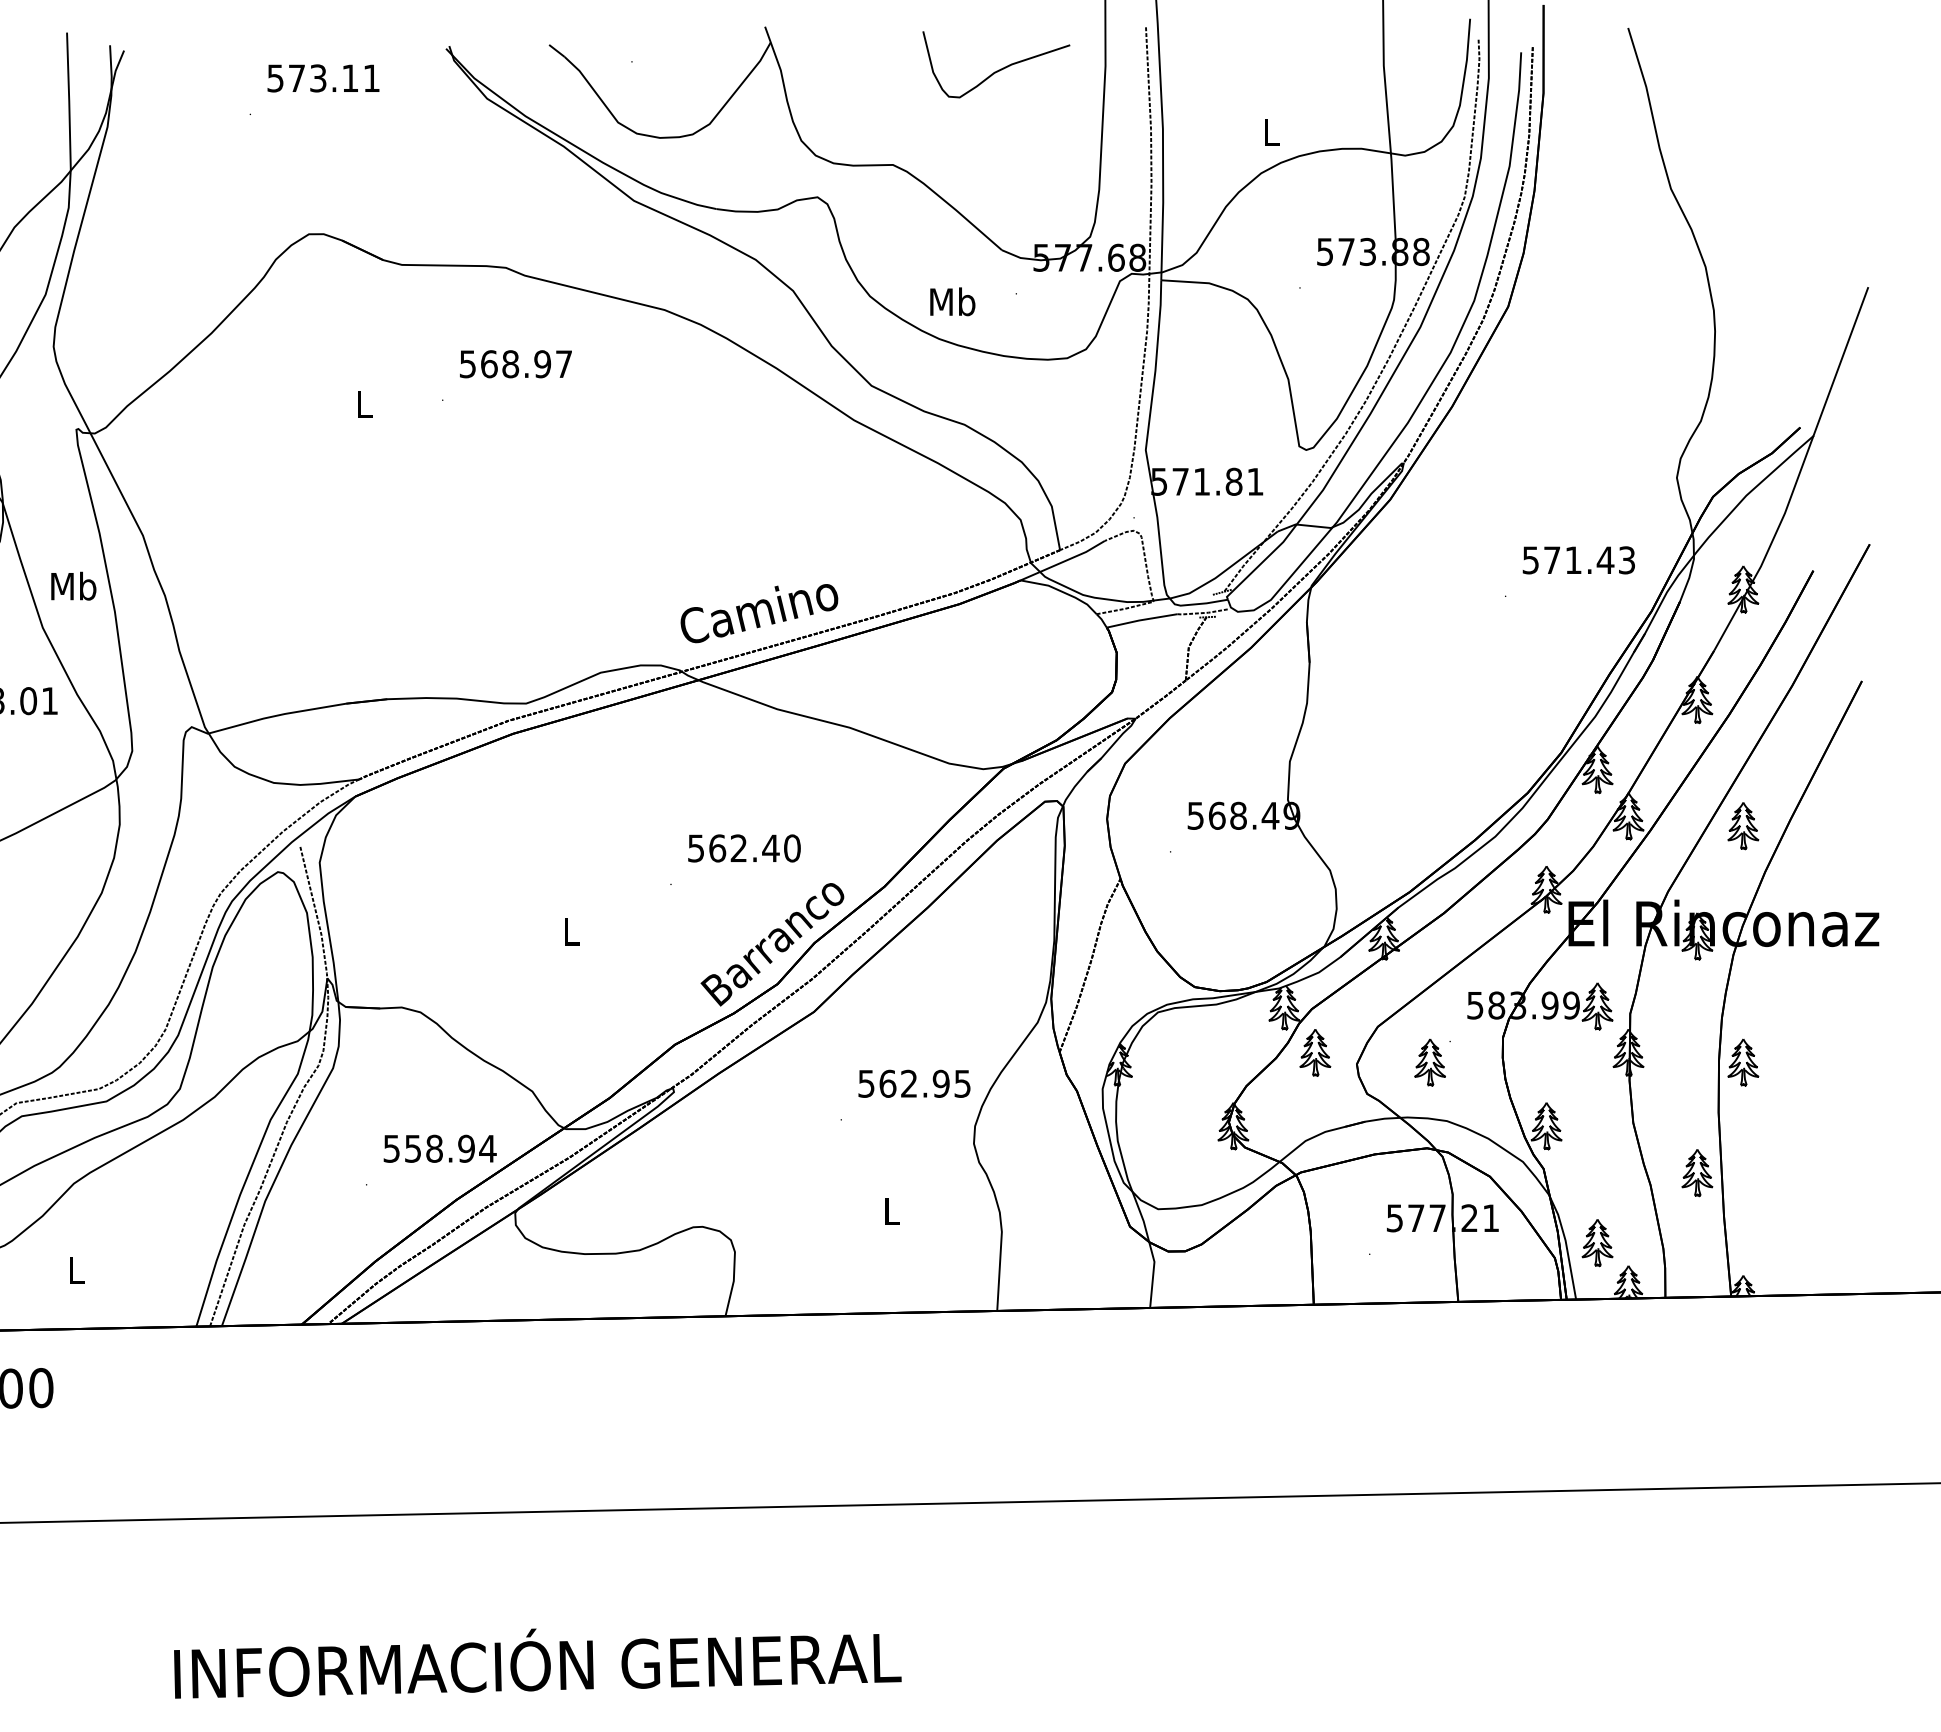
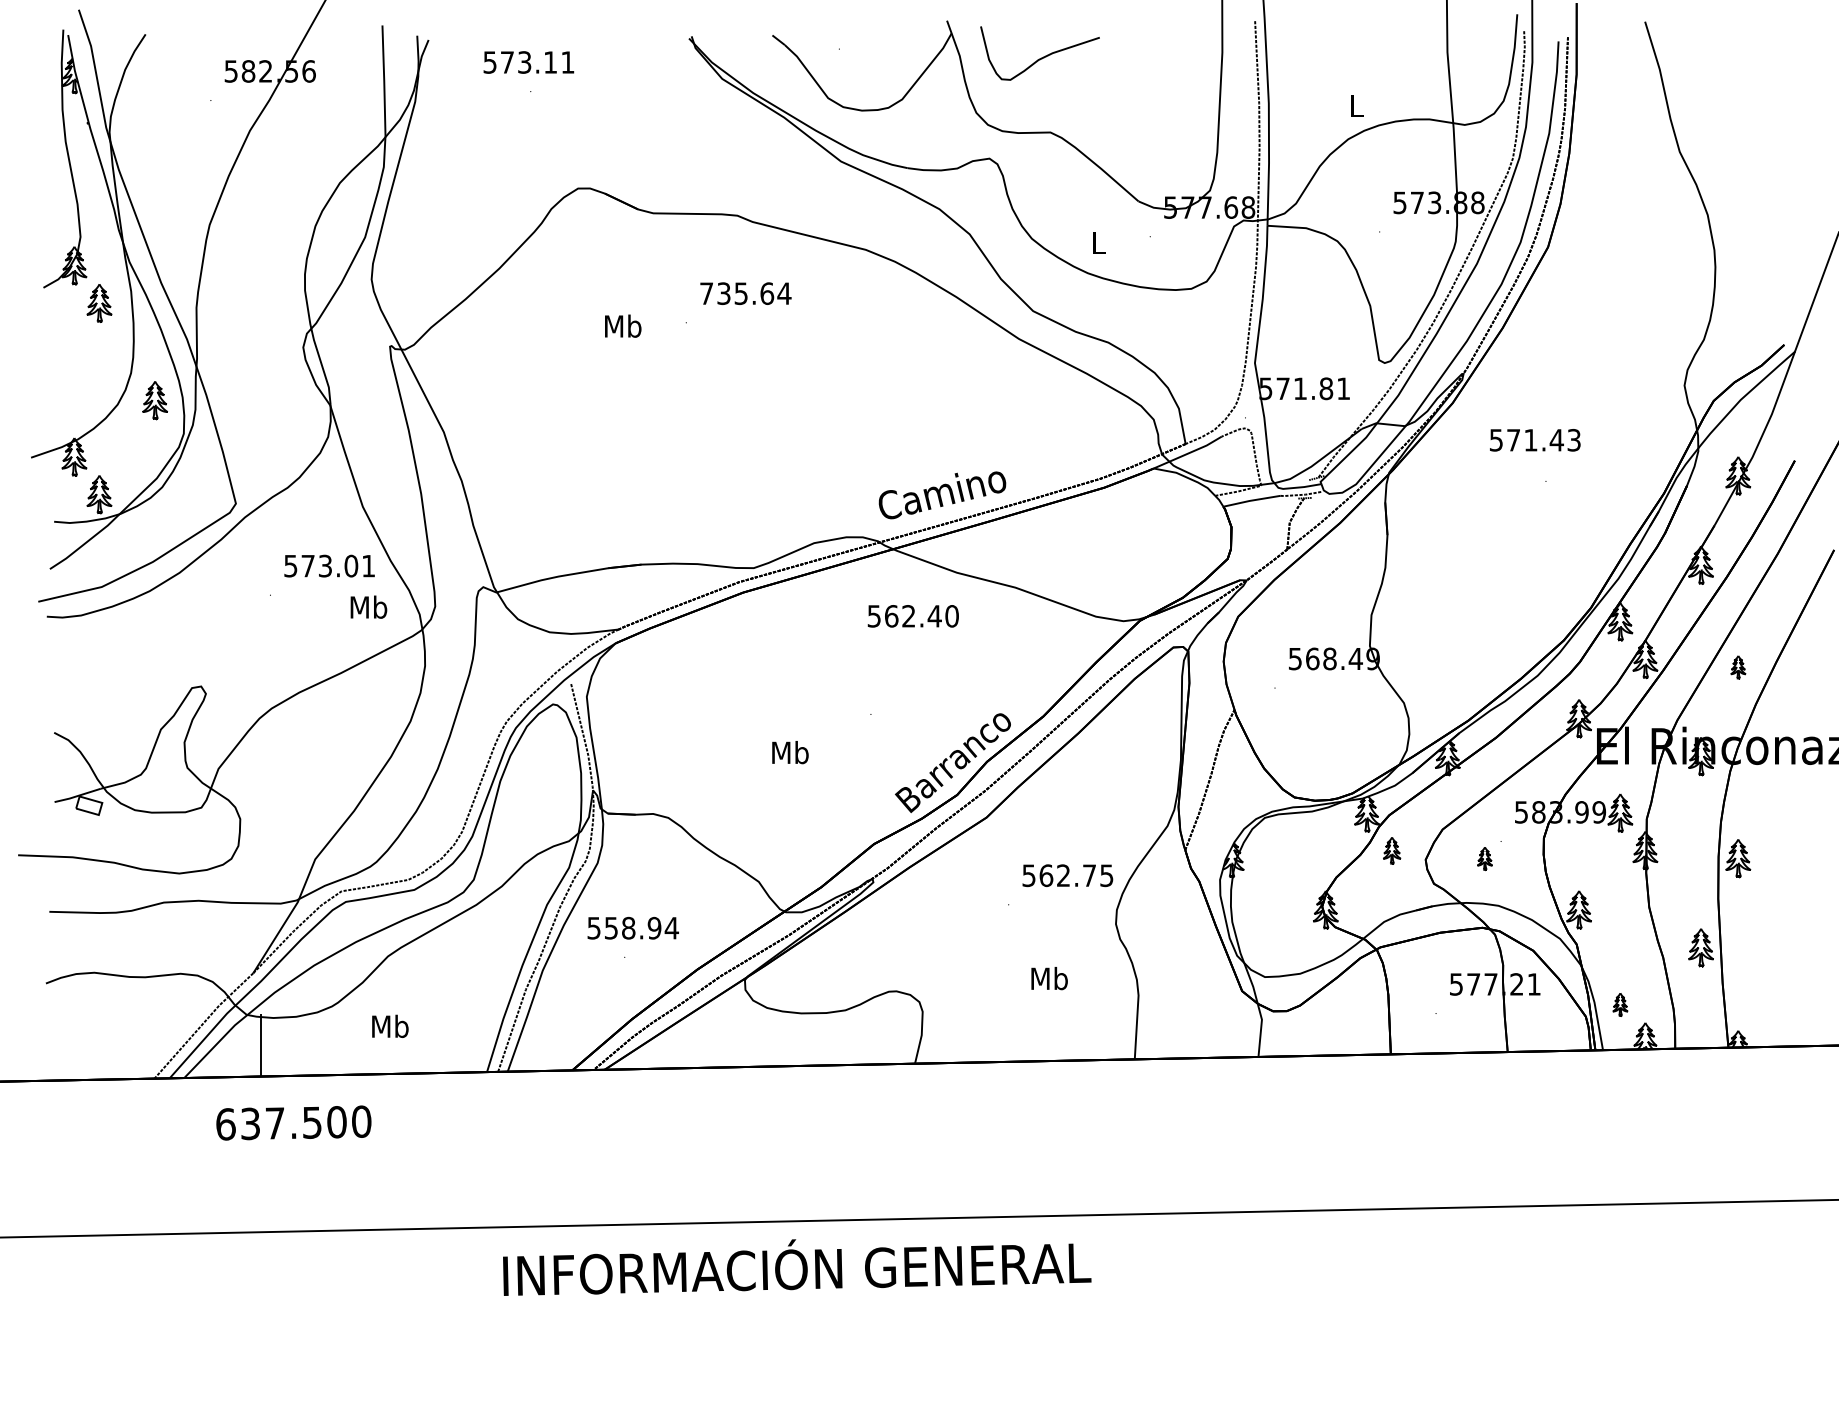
curve: (998, 69) -> (1041, 57), moved
text: (323, 78) -> (528, 62), moved
text: (952, 300) -> (1098, 242), Mb -> L
text: (515, 364) -> (745, 293), 568.97 -> 735.64
text: (365, 403) -> (623, 325), L -> Mb
text: (1579, 560) -> (1535, 440), moved
text: (73, 585) -> (368, 606), moved
part: (1743, 826) -> (1738, 667), size x0.6
text: (743, 848) -> (912, 616), moved
text: (571, 931) -> (790, 752), L -> Mb
part: (1314, 1052) -> (1391, 850), size x0.7
part: (1429, 1062) -> (1484, 858), size x0.6
text: (941, 1083) -> (1089, 875), 562.95 -> 562.75
text: (439, 1147) -> (632, 927), moved
text: (891, 1210) -> (1049, 978), L -> Mb
part: (1597, 1243) -> (1620, 1004), size x0.6
text: (76, 1270) -> (390, 1026), L -> Mb
text: (538, 1663) -> (797, 1267), moved

